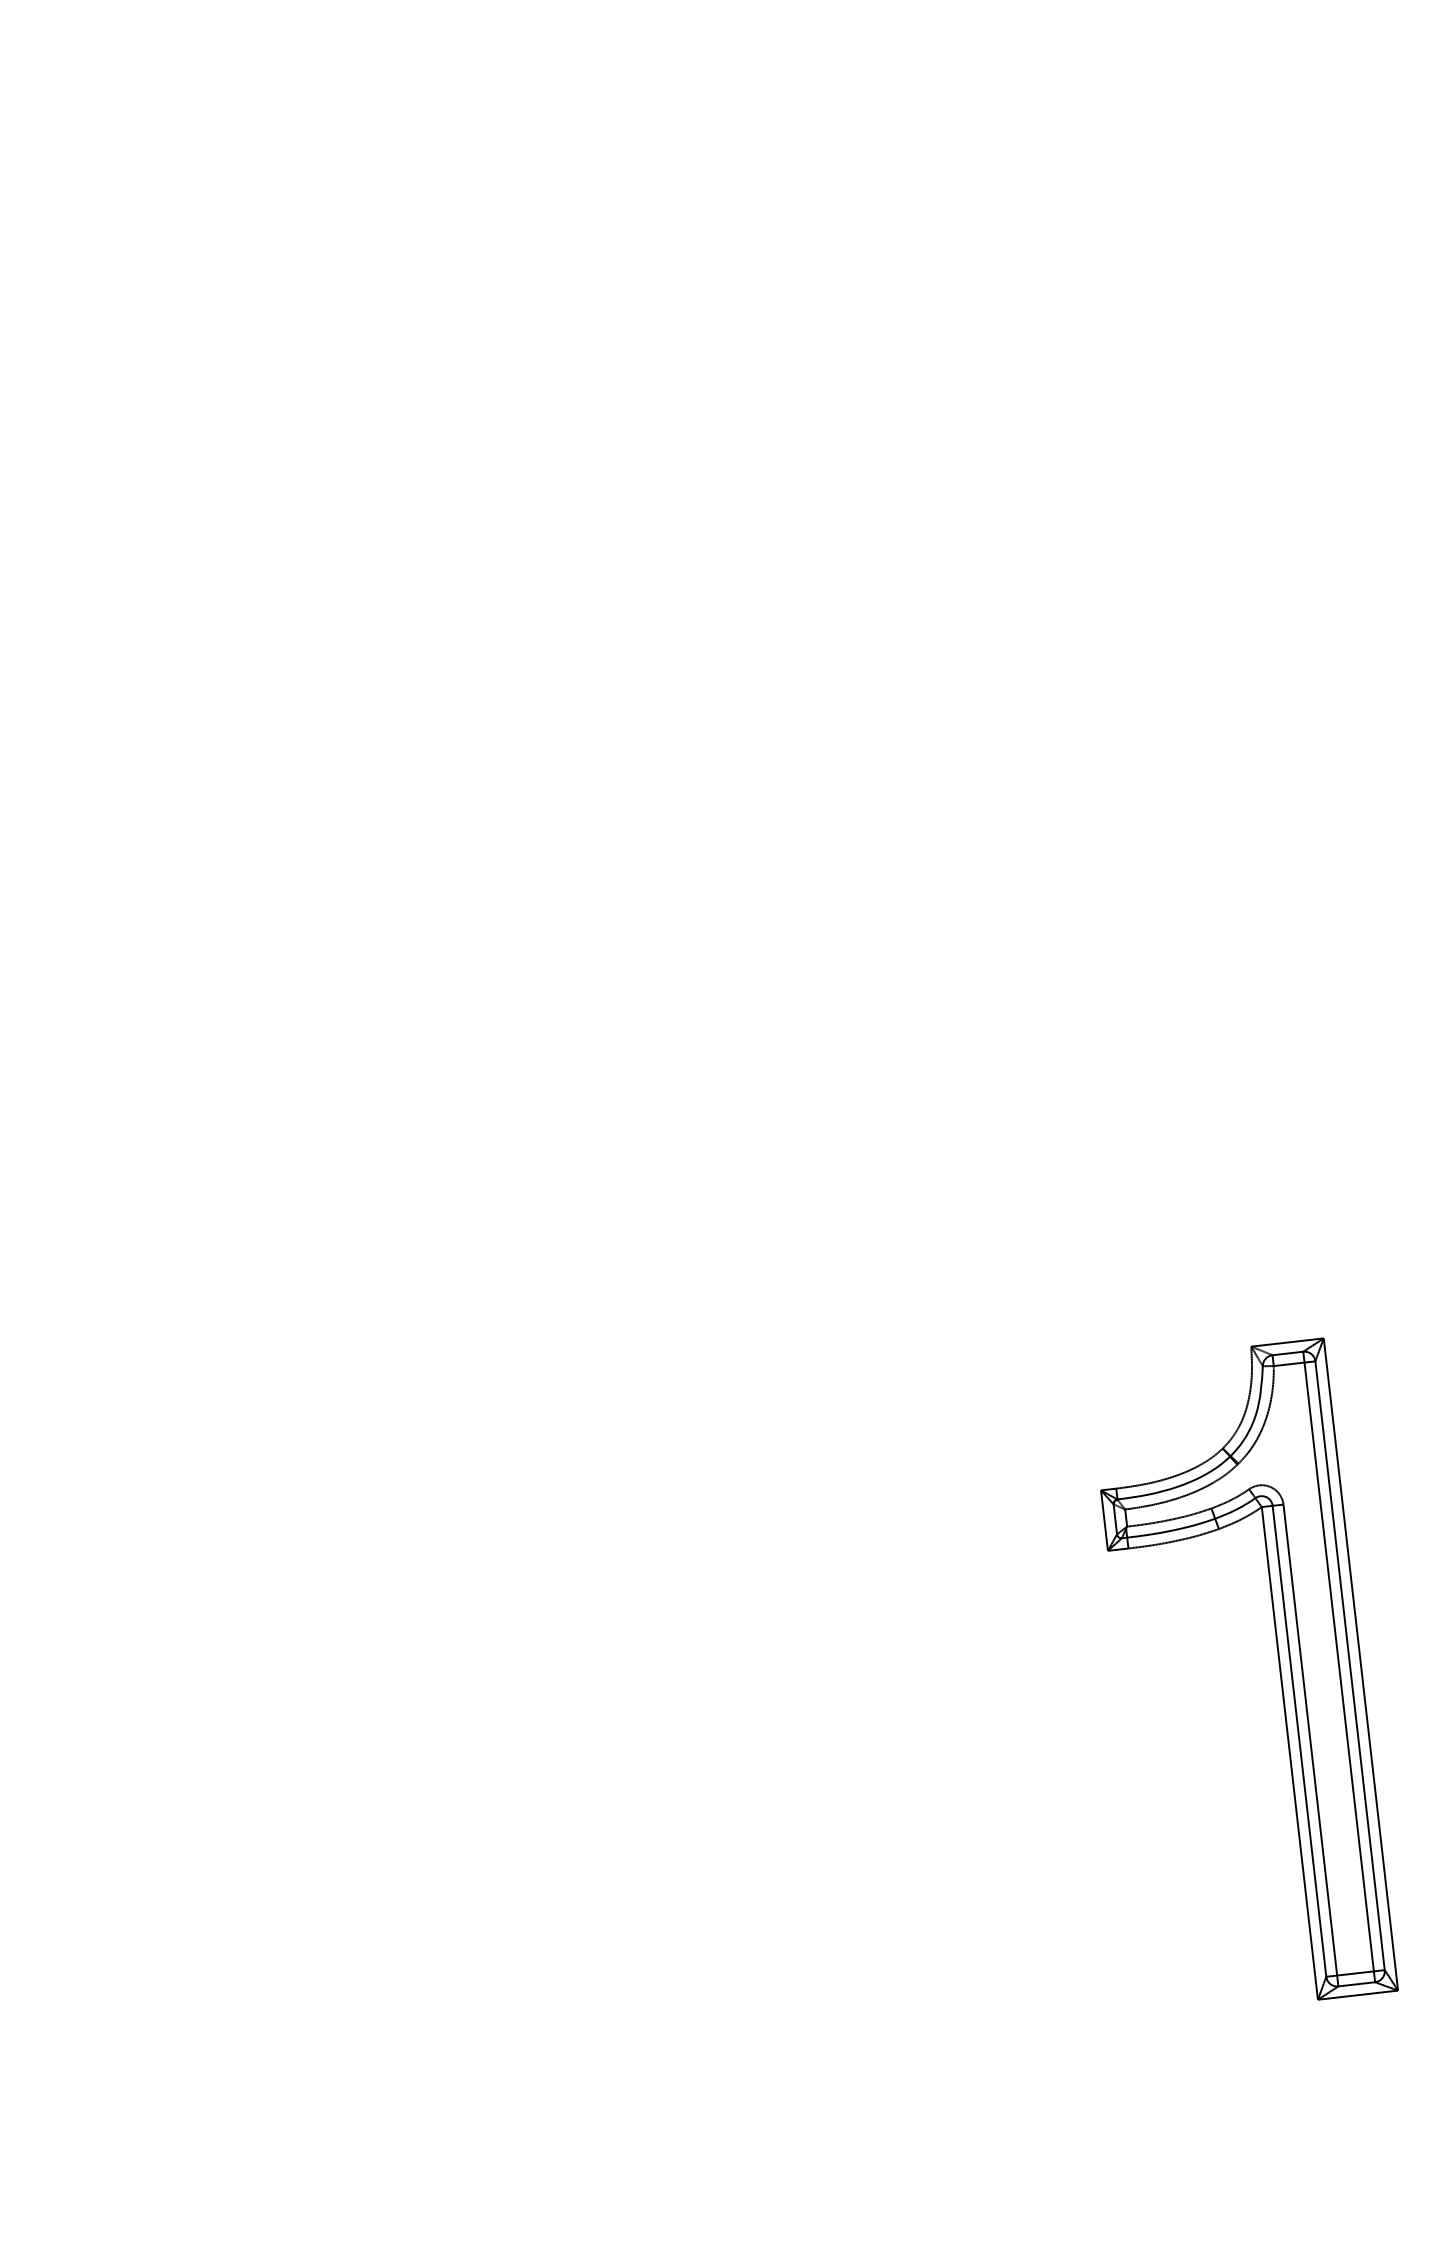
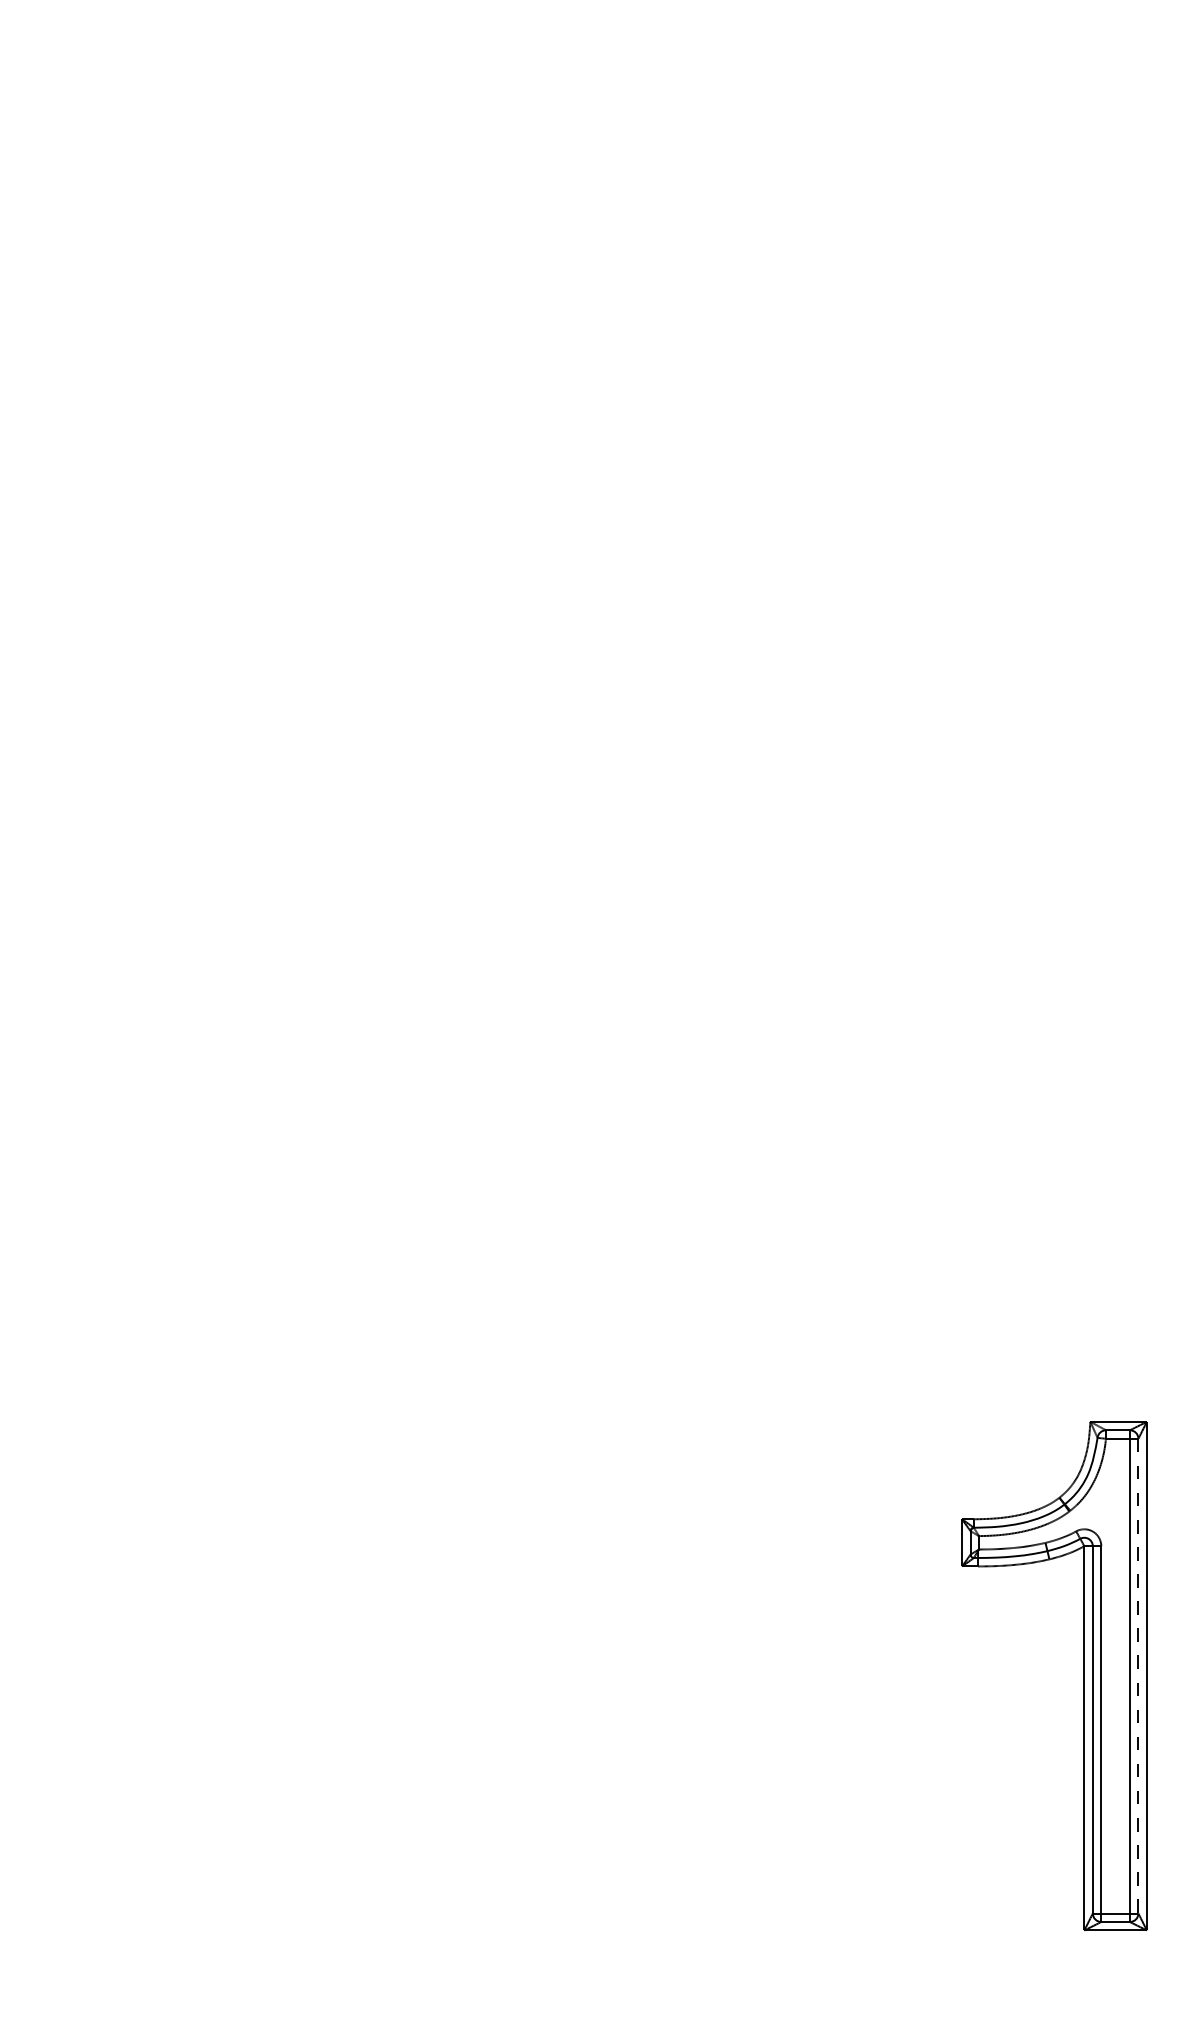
line: (1350, 1666) -> (1138, 1676), solid -> dashed

